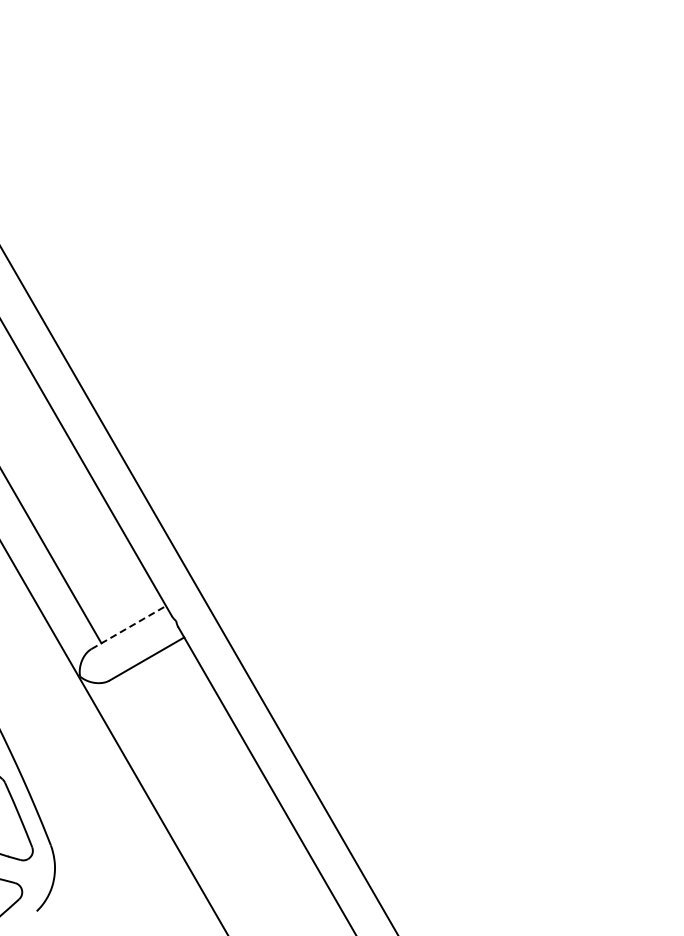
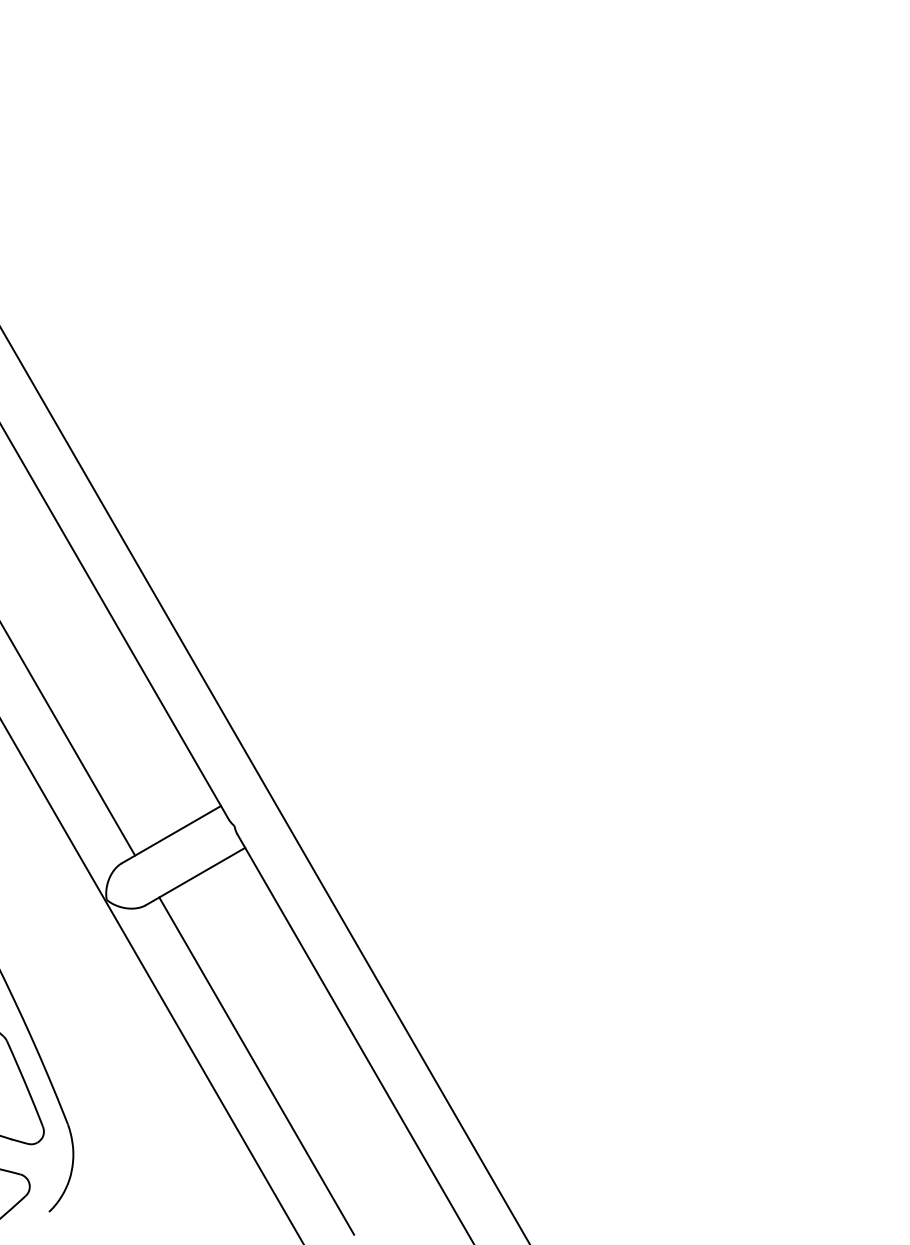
line: (129, 627) -> (172, 834), dashed -> solid
line: (192, 801) -> (256, 1065), added

